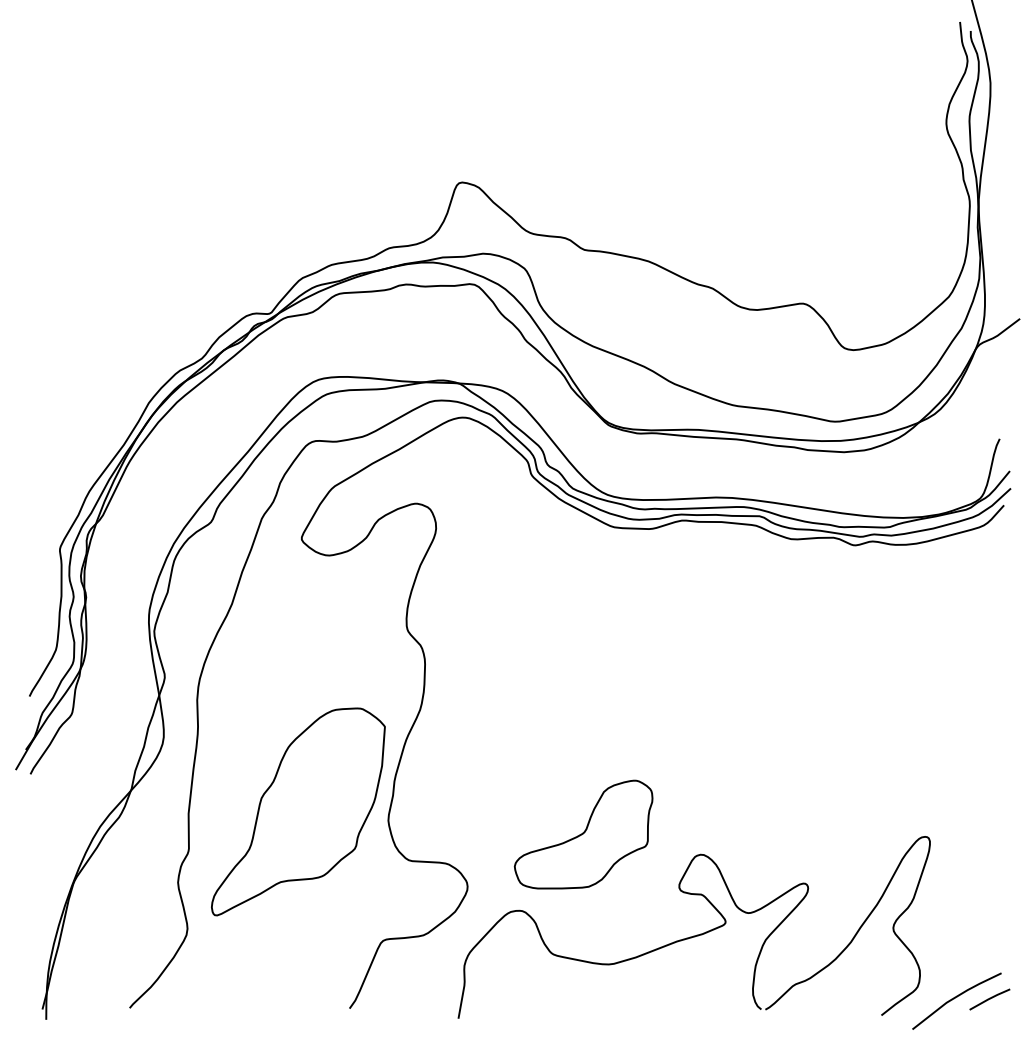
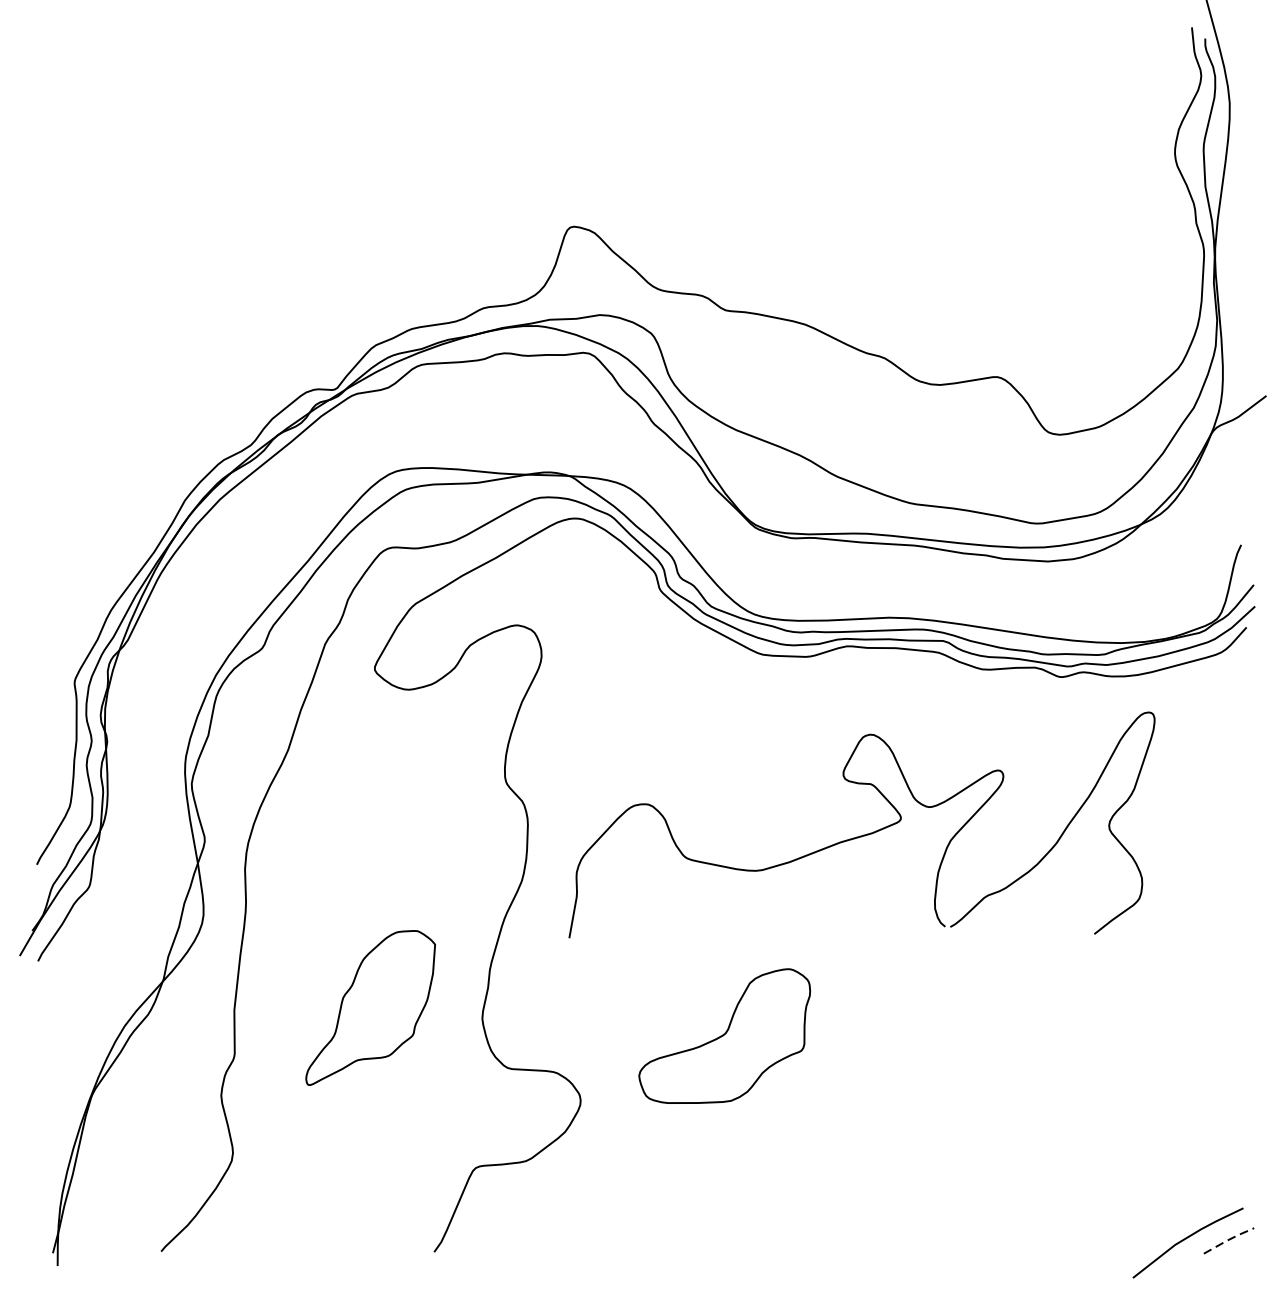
part: (298, 811) -> (370, 1007), size x0.6
part: (693, 935) -> (861, 834), moved
line: (989, 998) -> (1228, 1239), solid -> dashed

